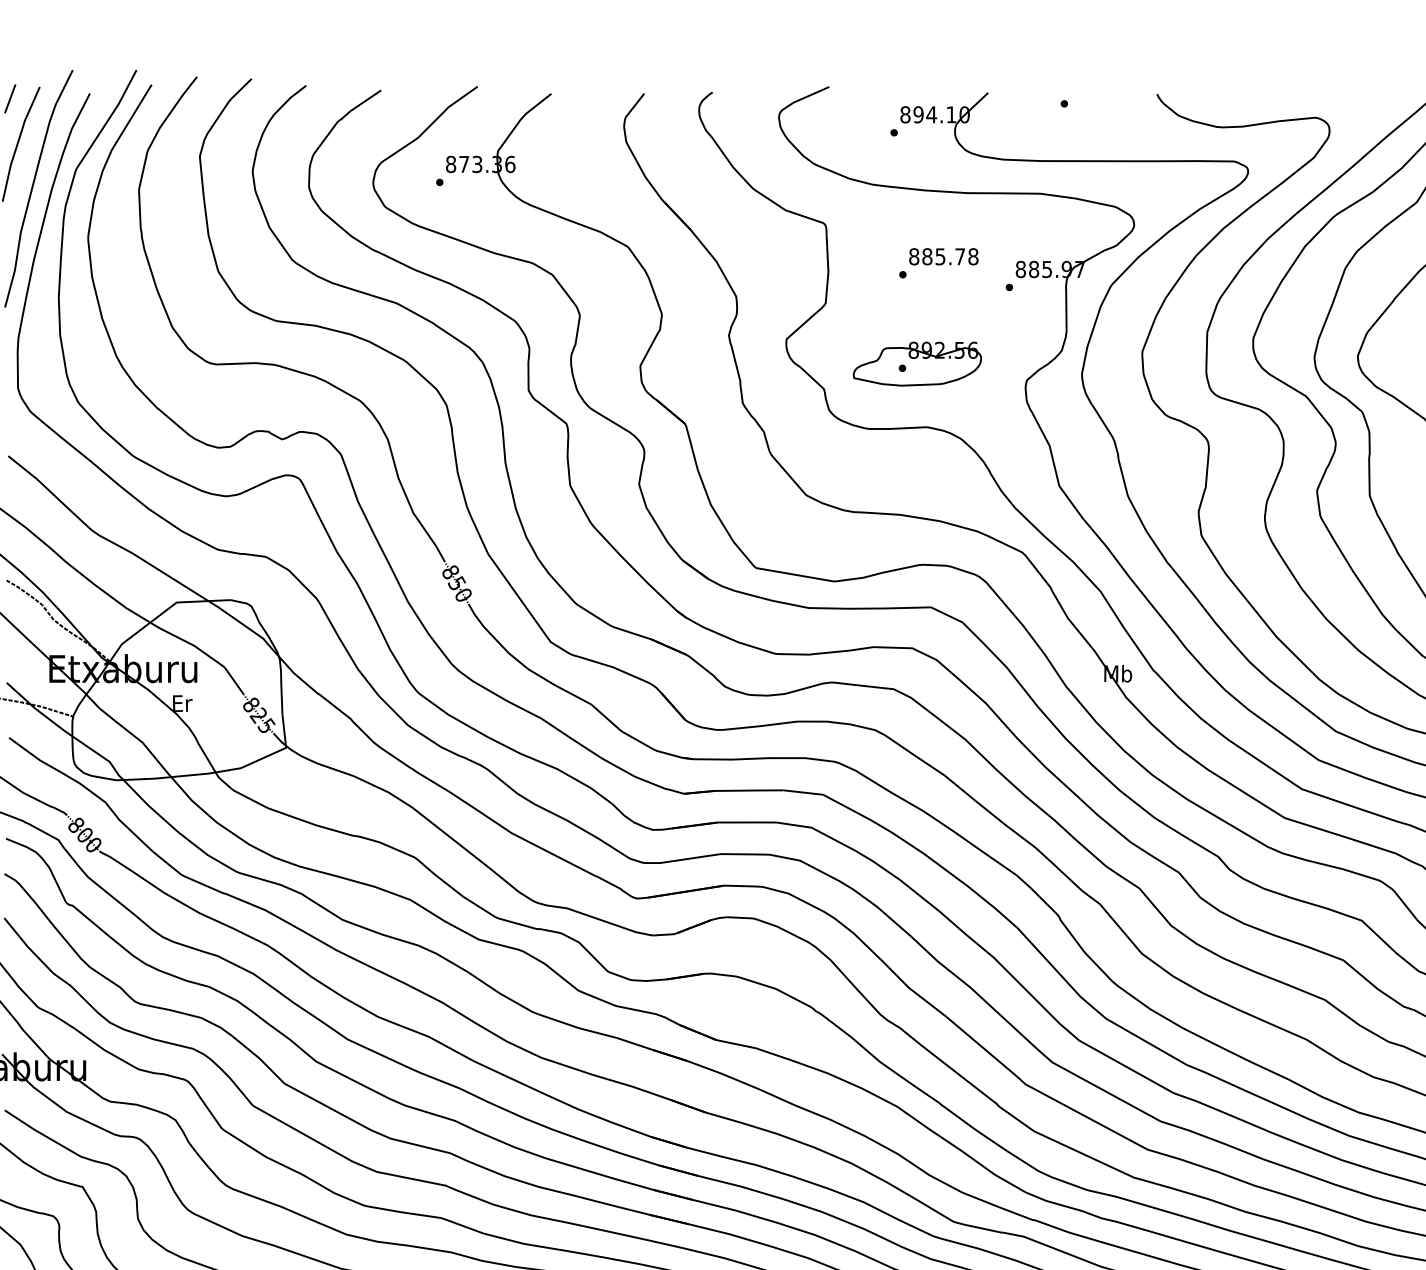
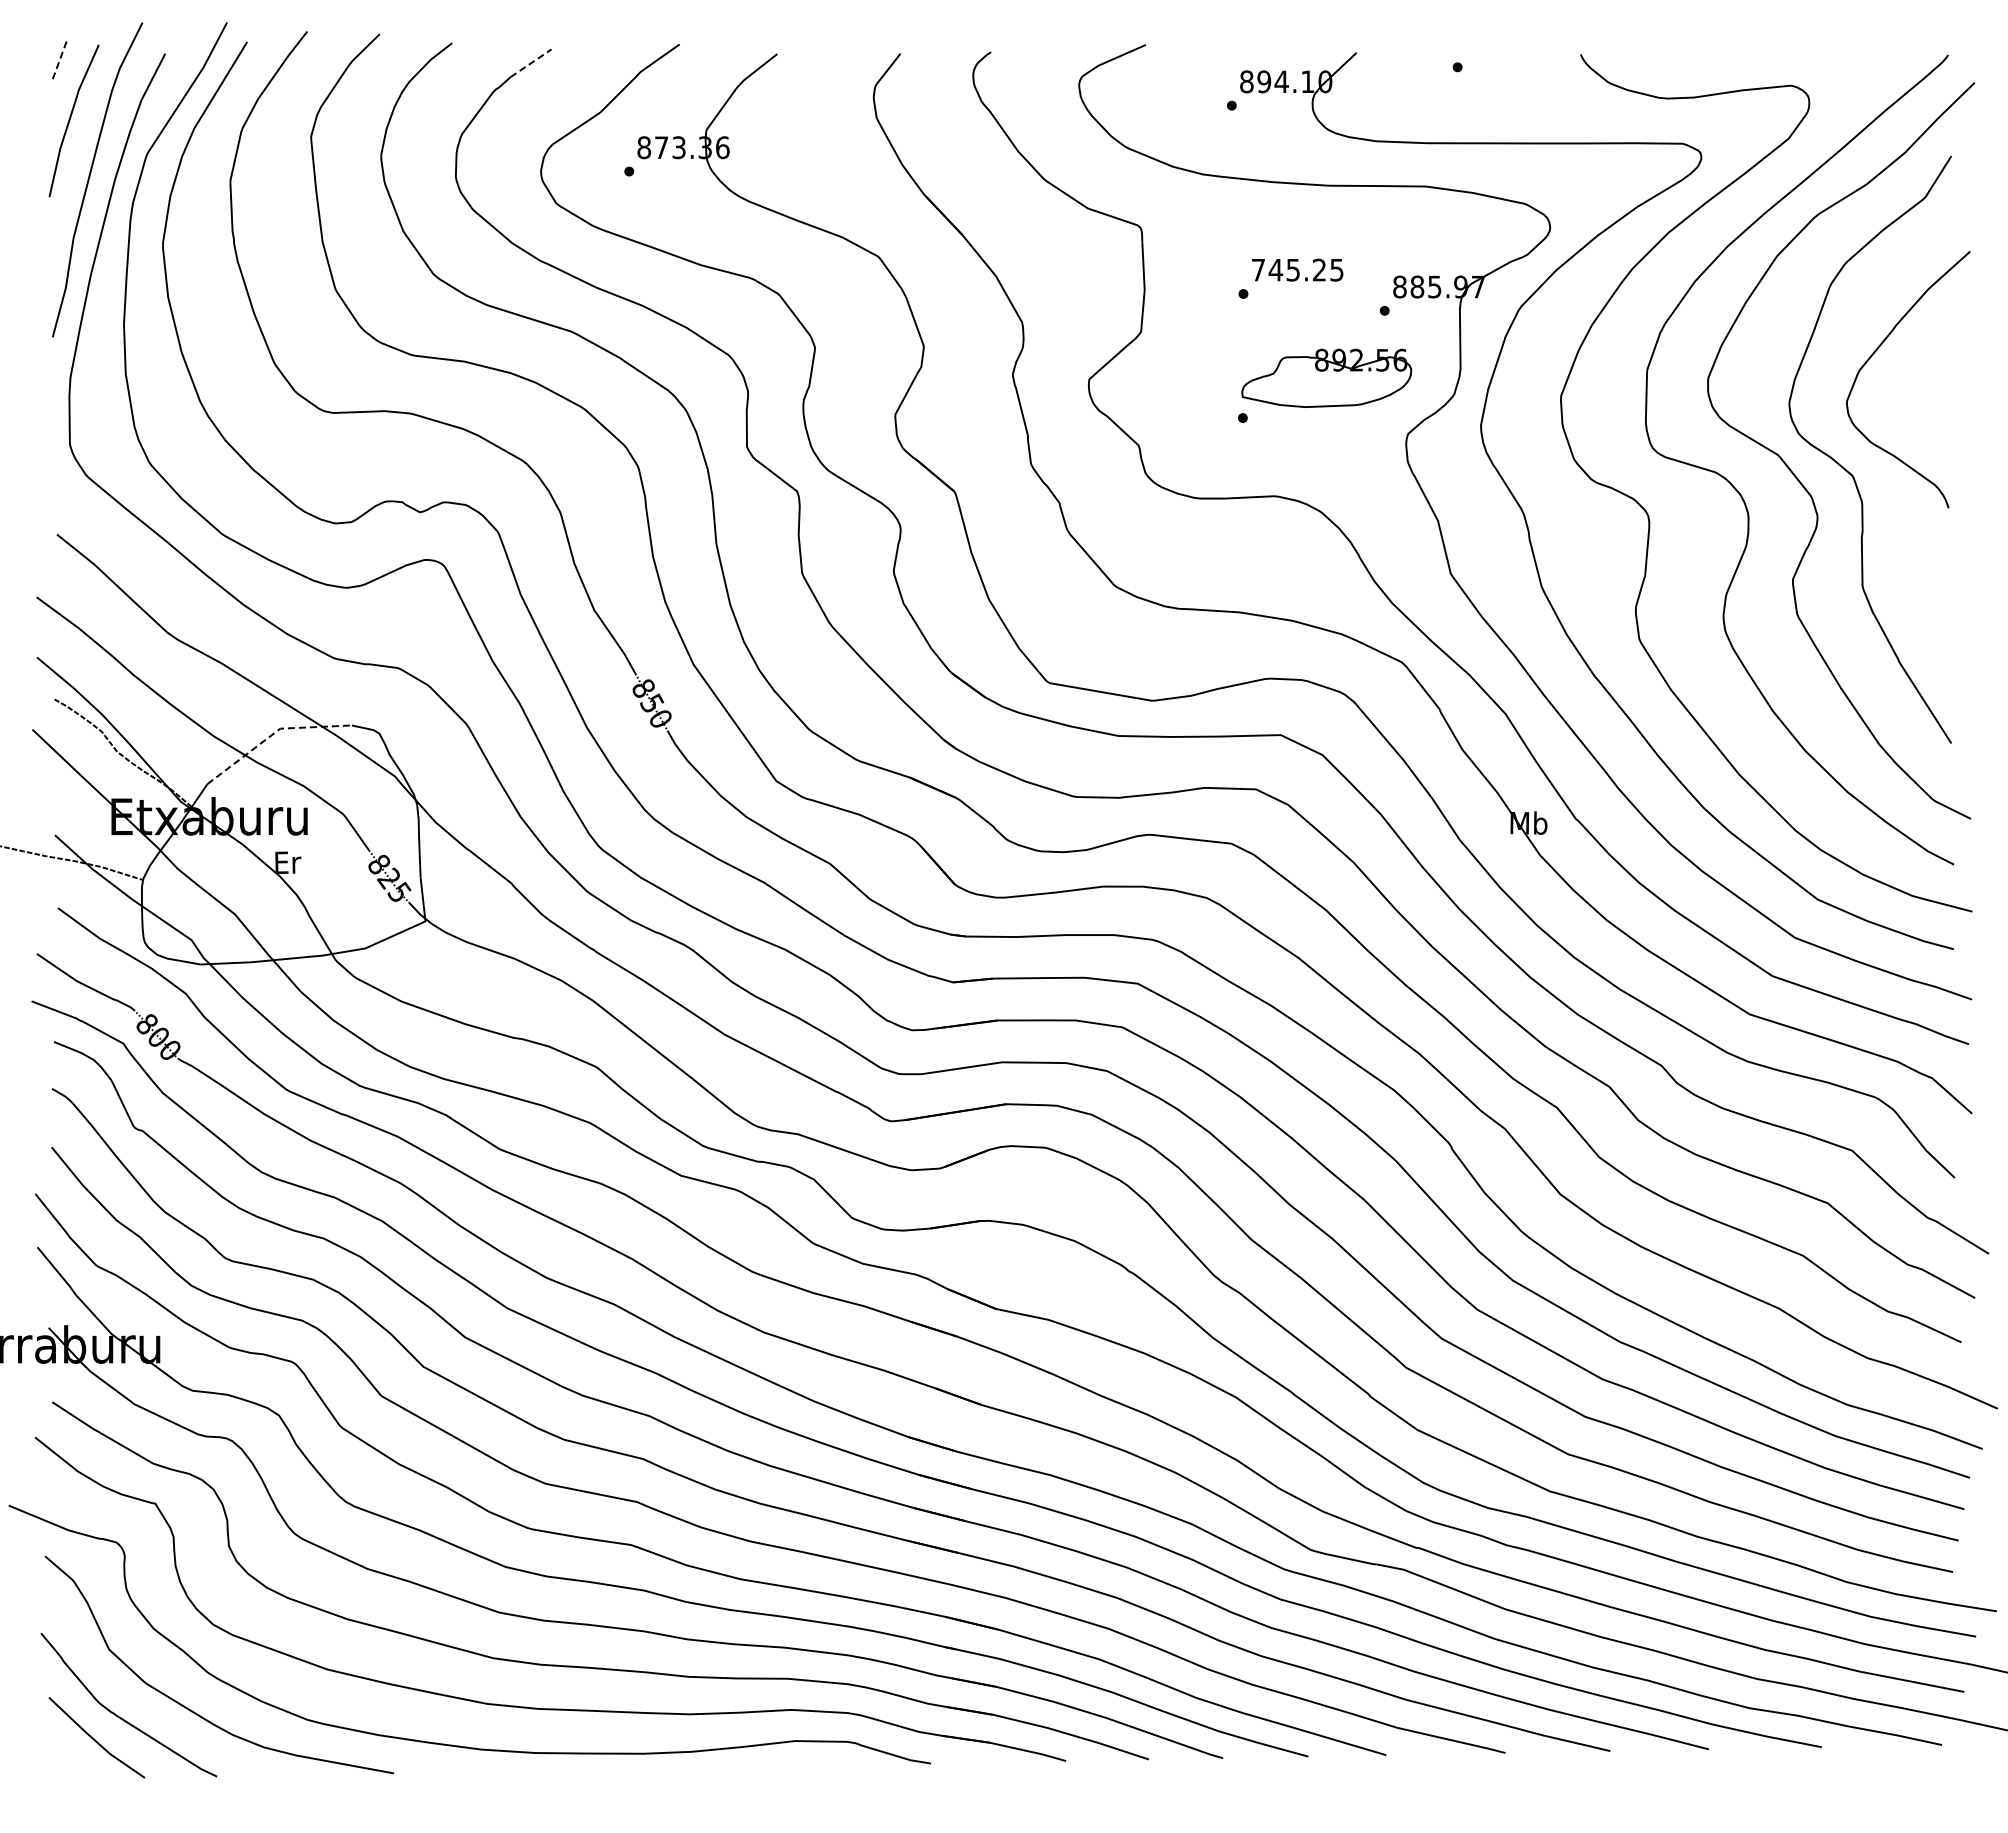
line: (10, 99) -> (59, 61), solid -> dashed
line: (366, 100) -> (531, 63), solid -> dashed
text: (943, 256) -> (1297, 269), 885.78 -> 745.25
part: (917, 363) -> (1326, 377), moved
line: (171, 606) -> (273, 734), solid -> dashed

